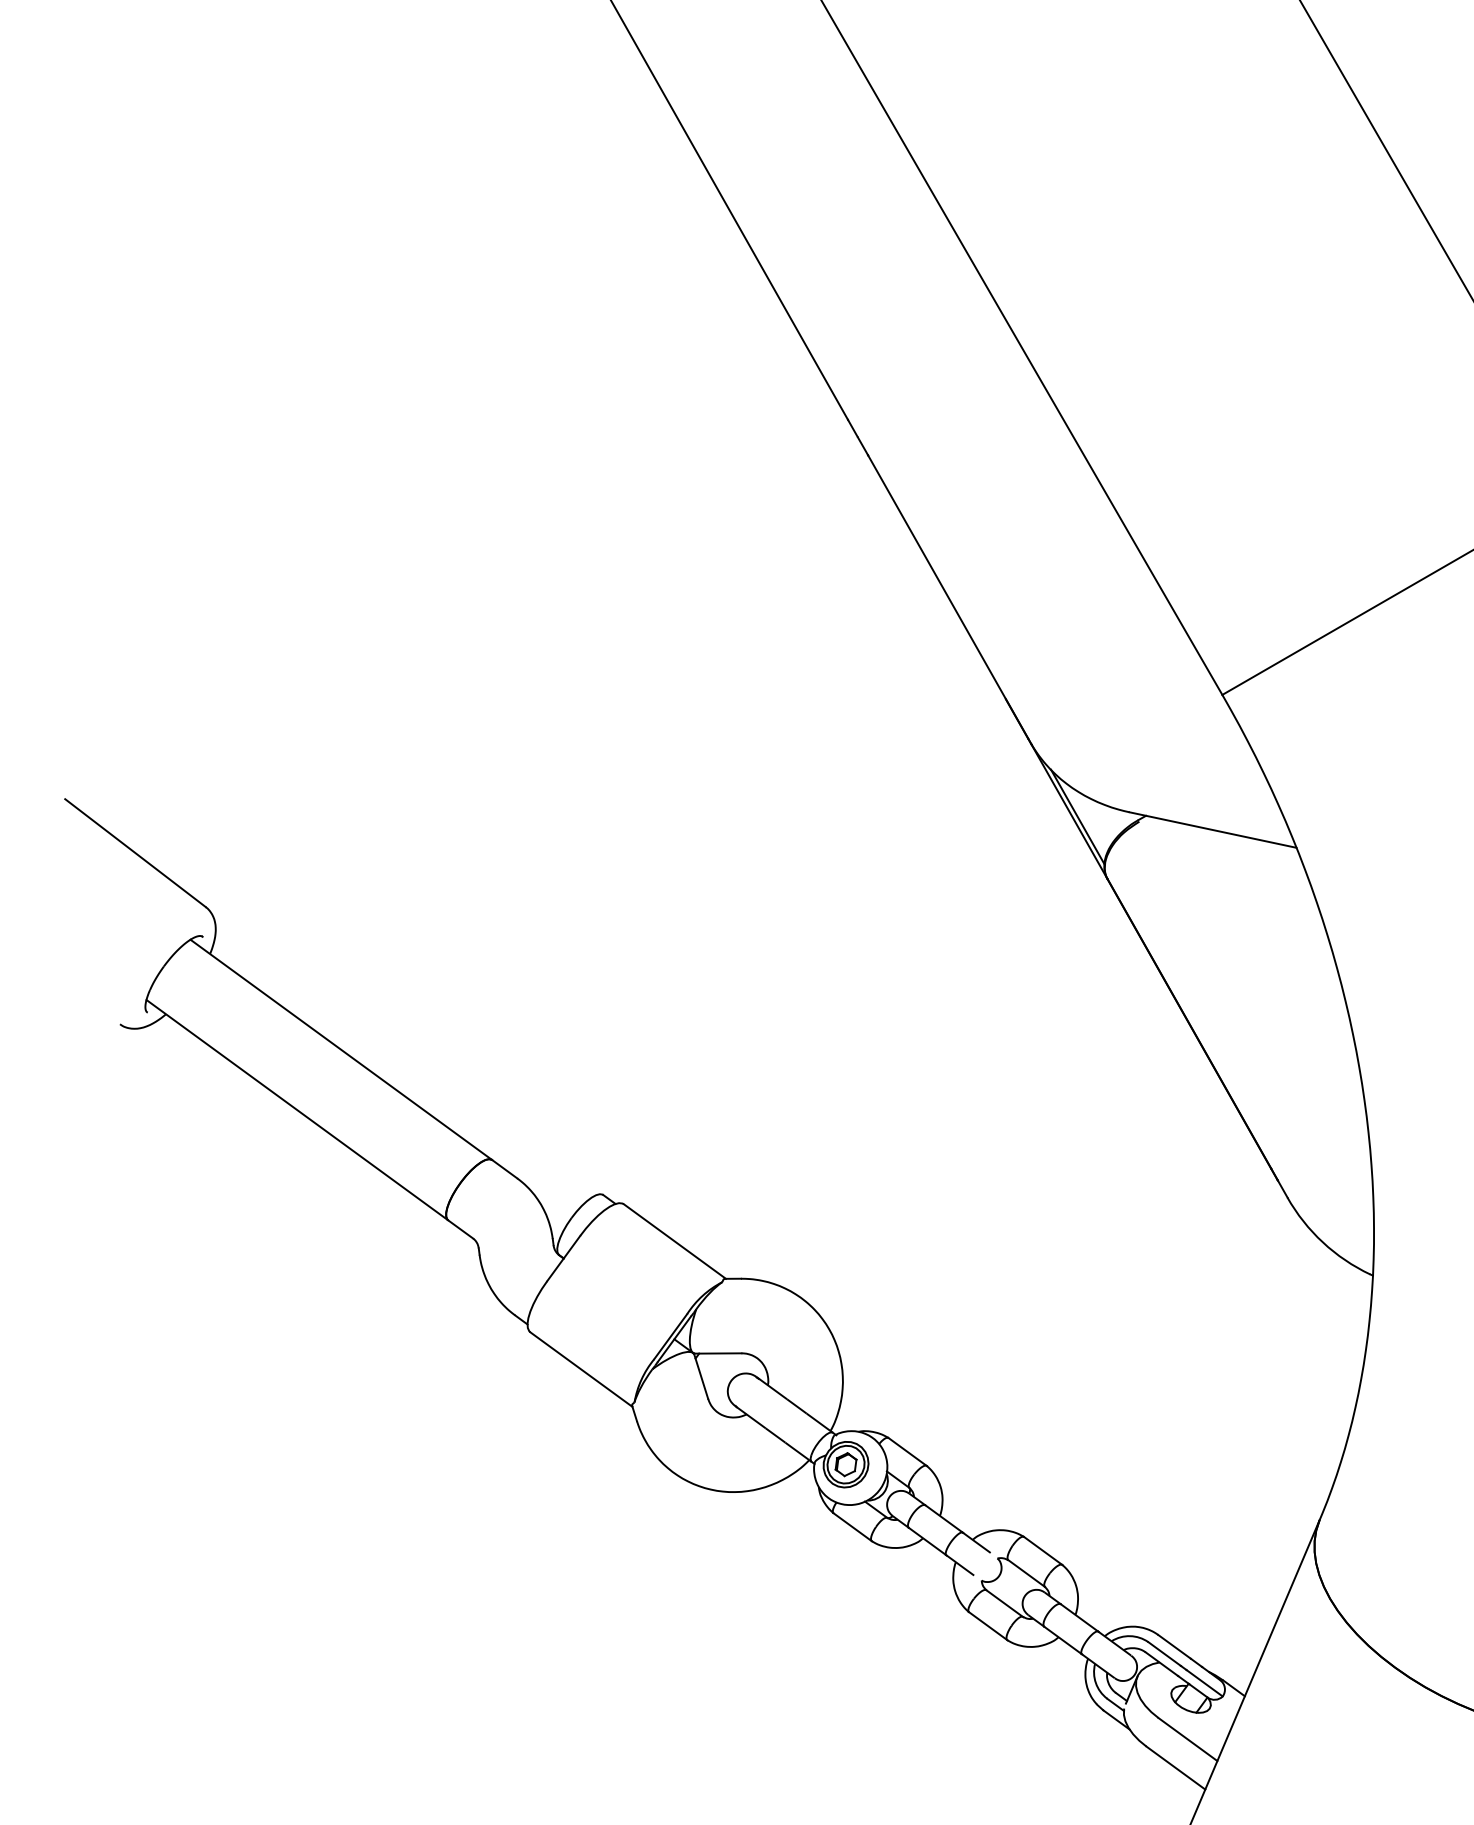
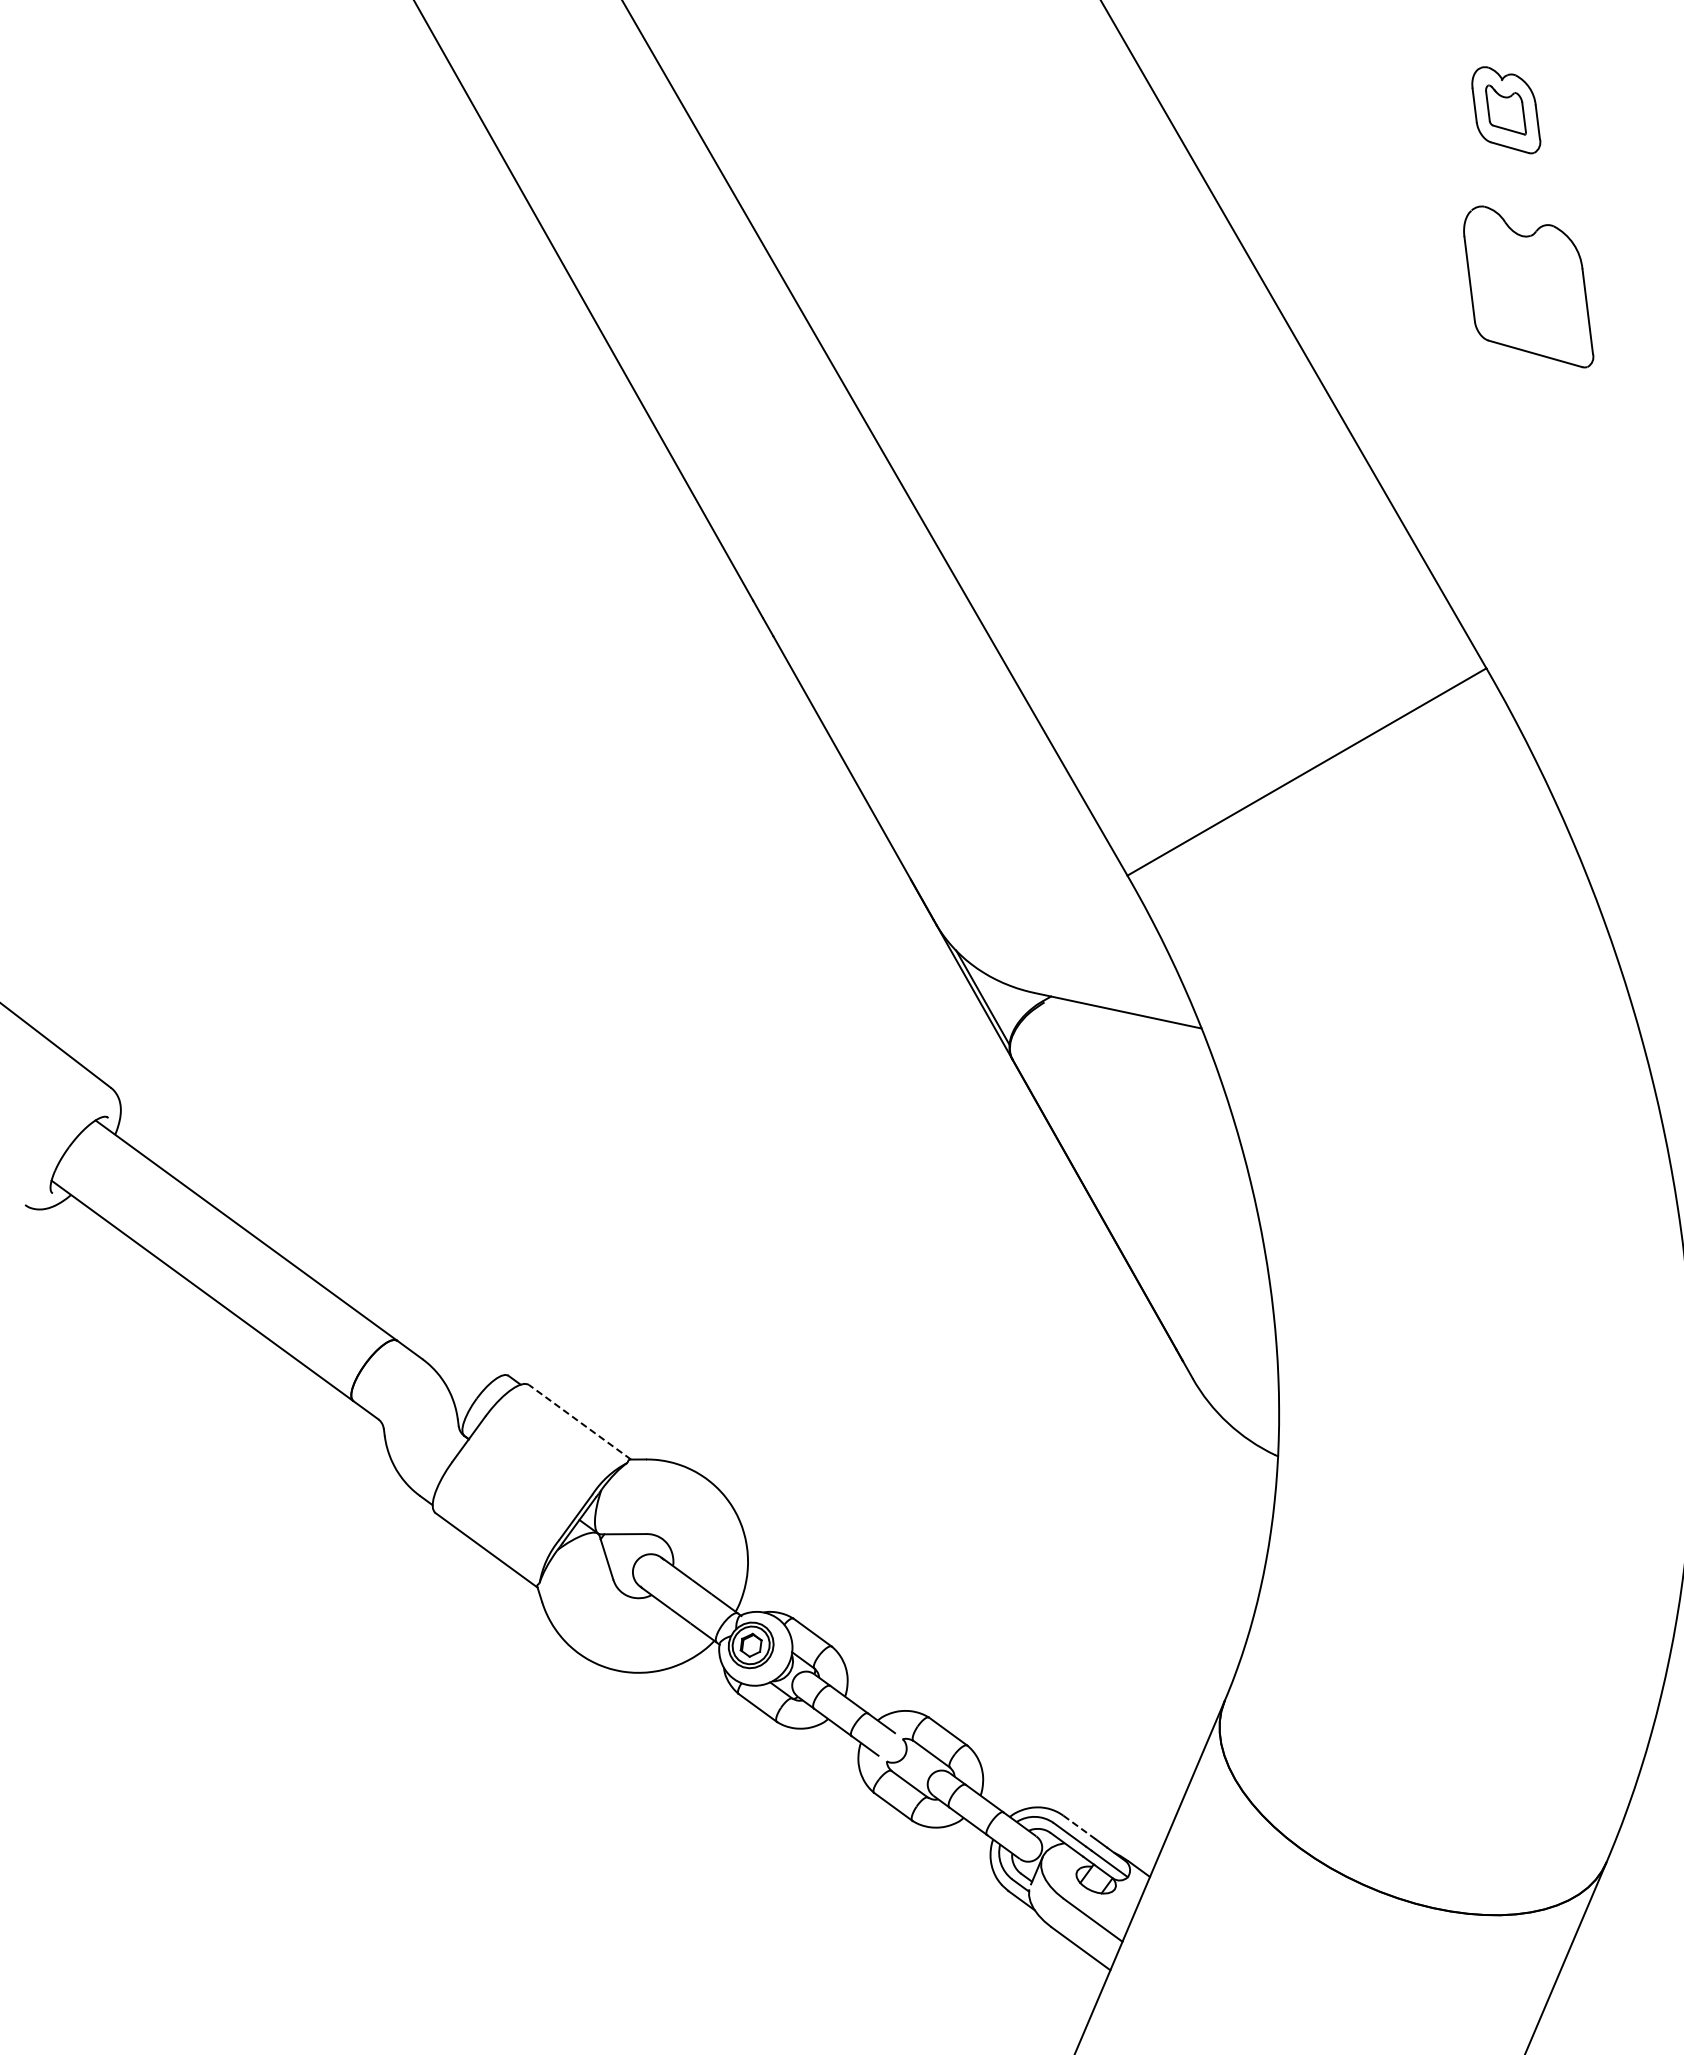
line: (674, 1240) -> (579, 1421), solid -> dashed
line: (1175, 1646) -> (1080, 1827), solid -> dashed

